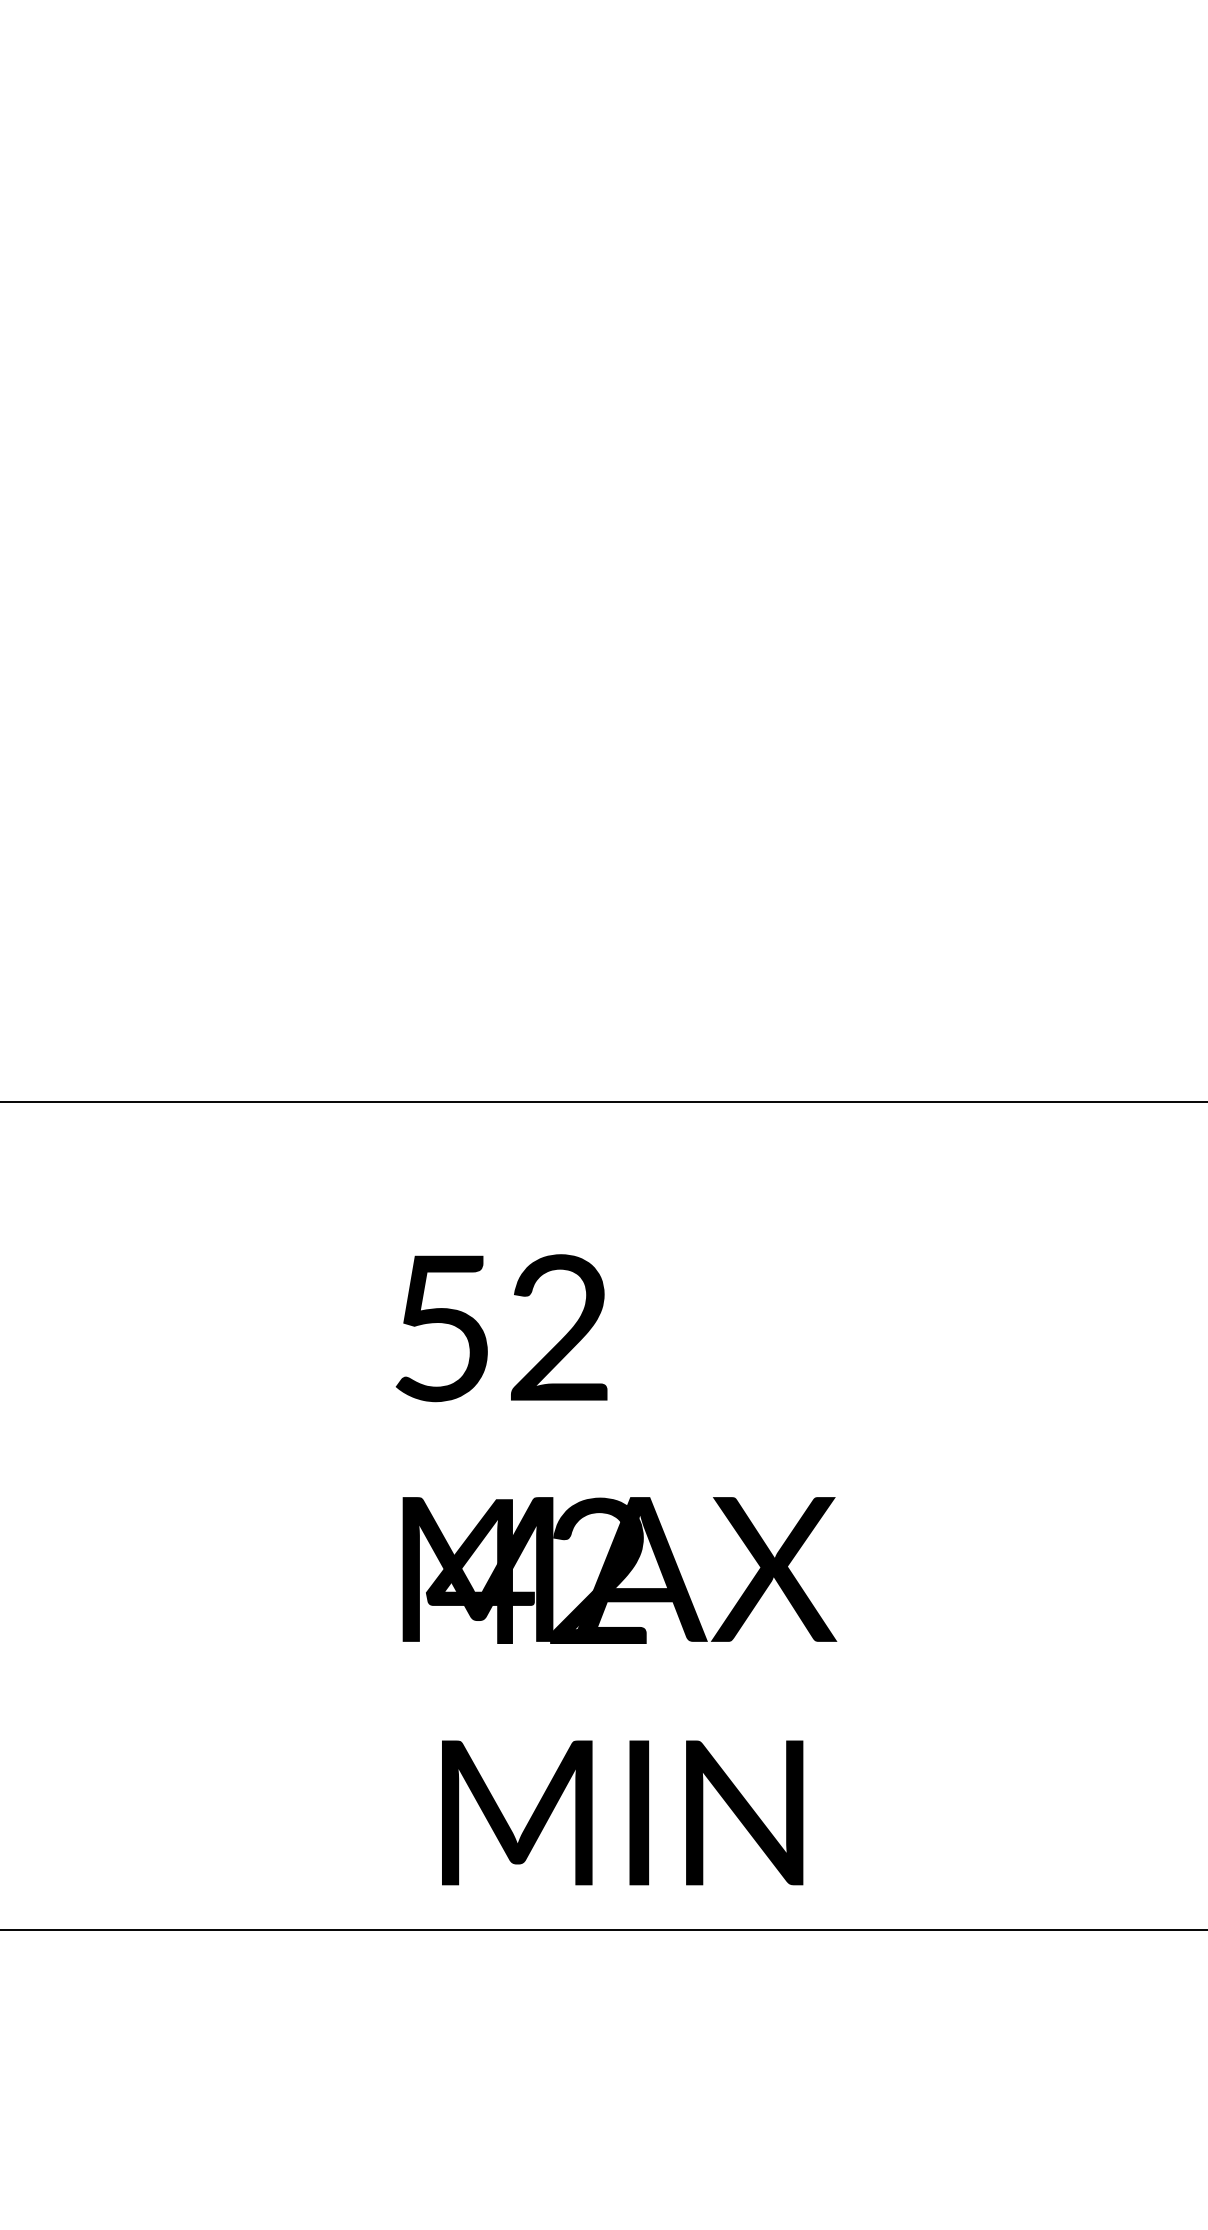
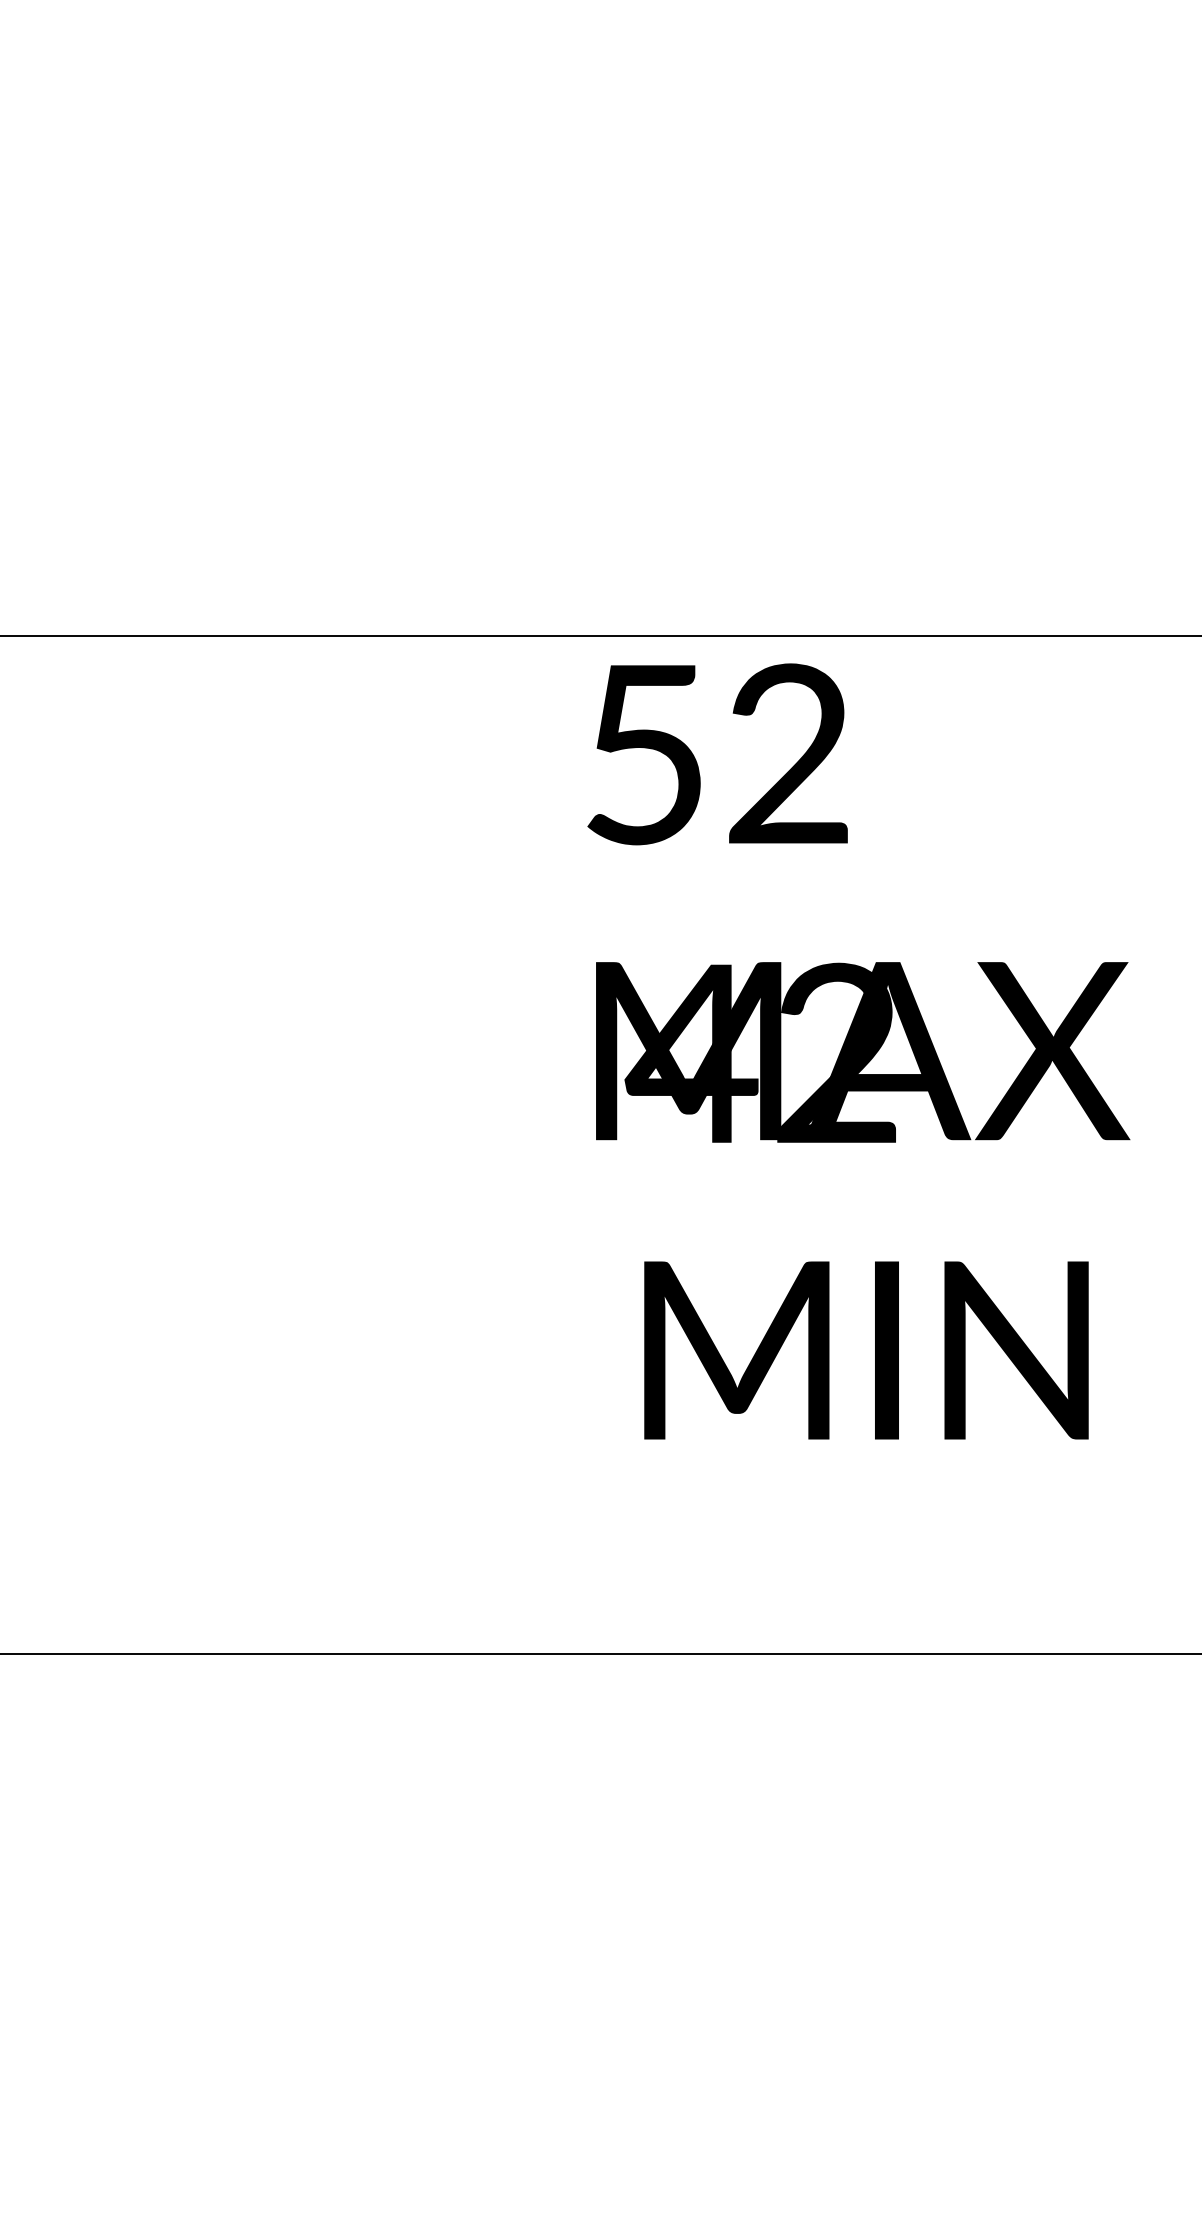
text: (616, 1569) -> (858, 1051), moved

